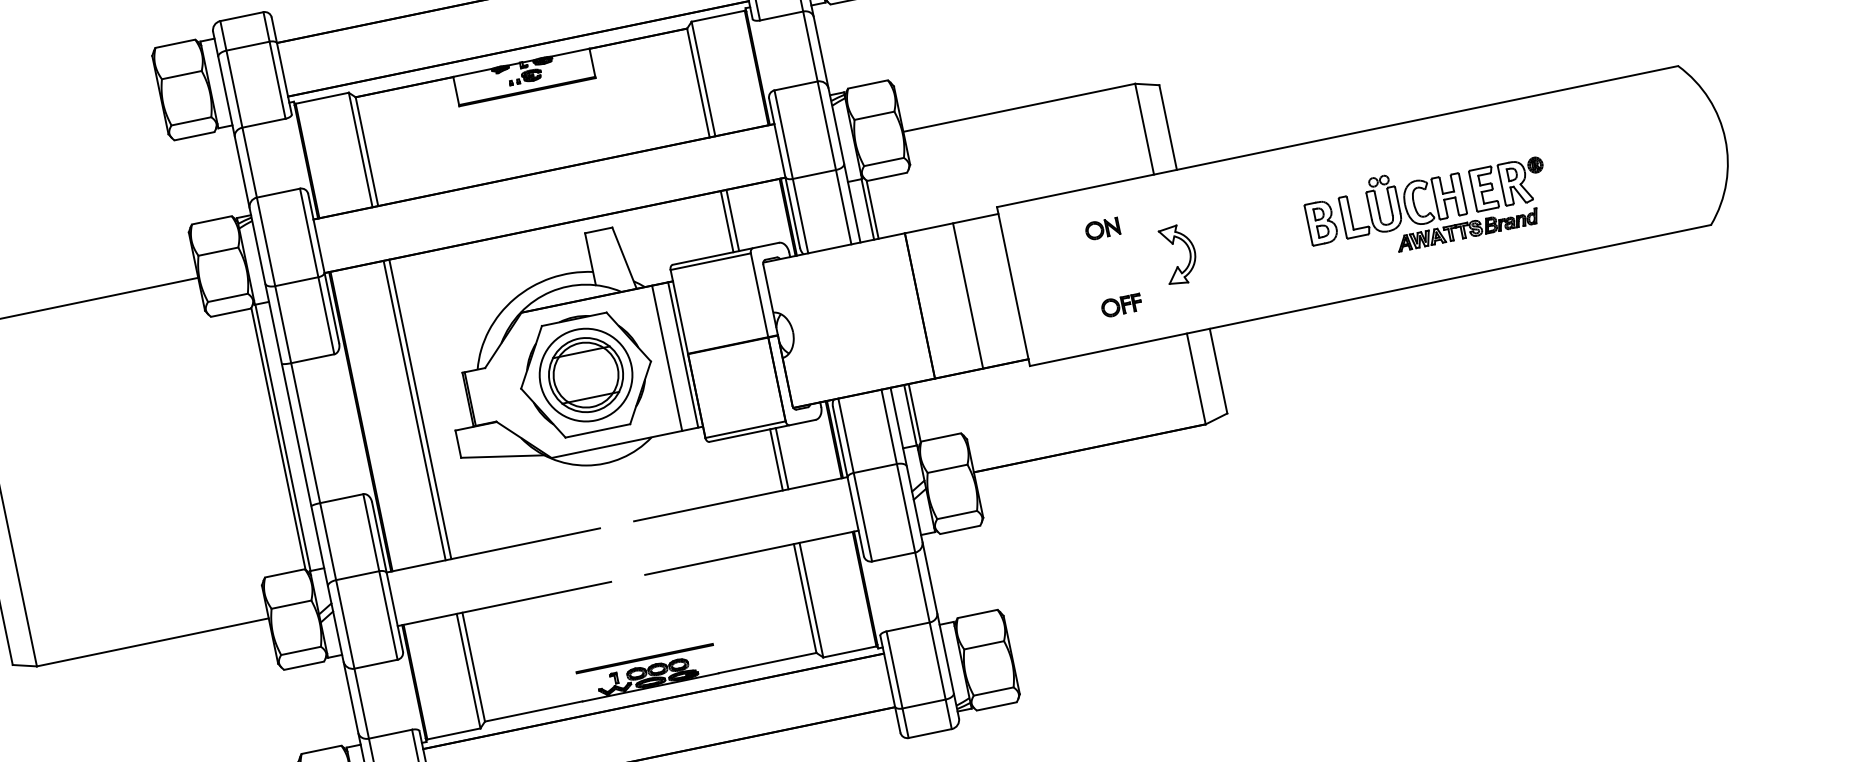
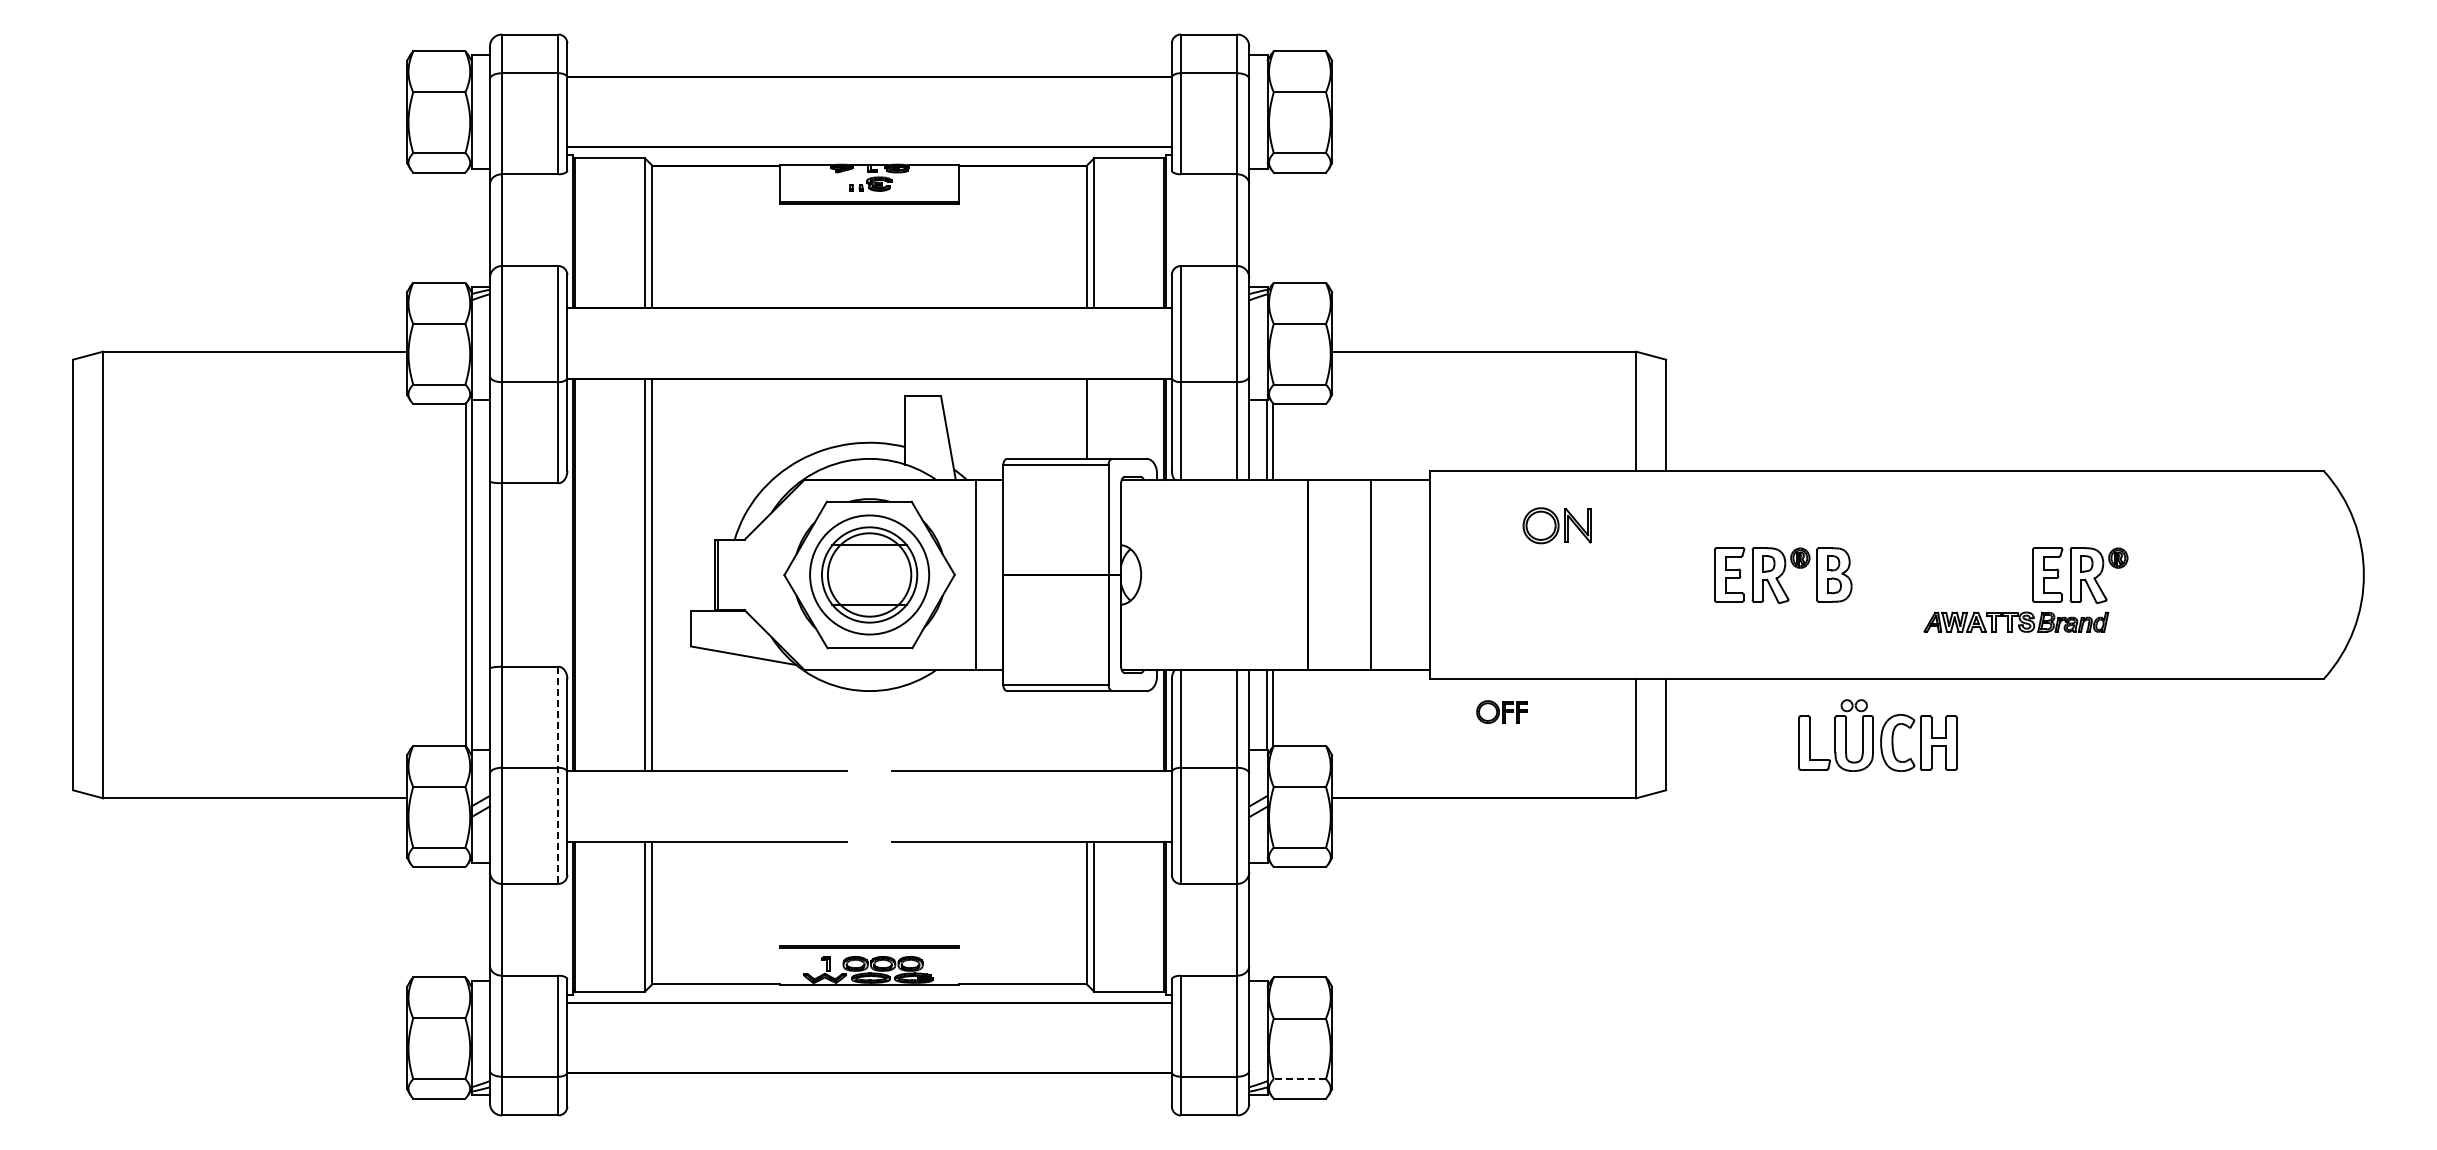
part: (1401, 200) -> (1877, 735), moved
line: (732, 220) -> (1094, 418), removed
part: (1101, 228) -> (1556, 525), size x1.6
part: (1266, 234) -> (1762, 575), added
part: (1189, 252) -> (1660, 577), removed
part: (1120, 305) -> (1501, 711), moved
line: (683, 354) -> (997, 574), removed
line: (782, 458) -> (1094, 731), removed
line: (776, 460) -> (1086, 731), removed
line: (380, 577) -> (558, 775), solid -> dashed
line: (993, 691) -> (1299, 1079), solid -> dashed

